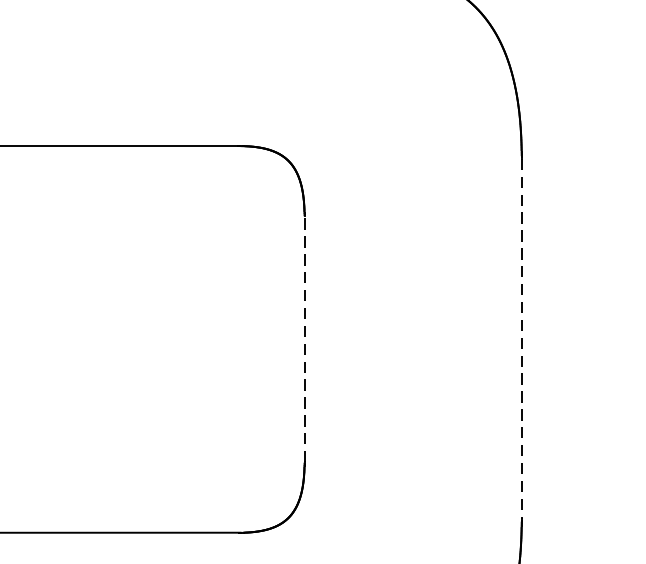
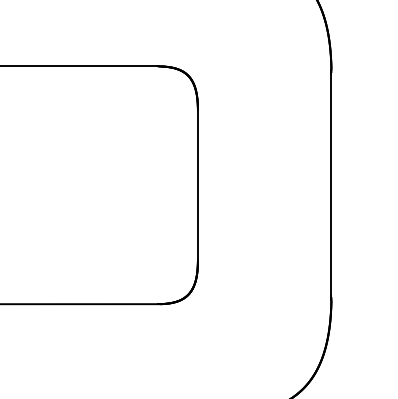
line: (521, 338) -> (331, 184), dashed -> solid
line: (303, 339) -> (197, 185), dashed -> solid

